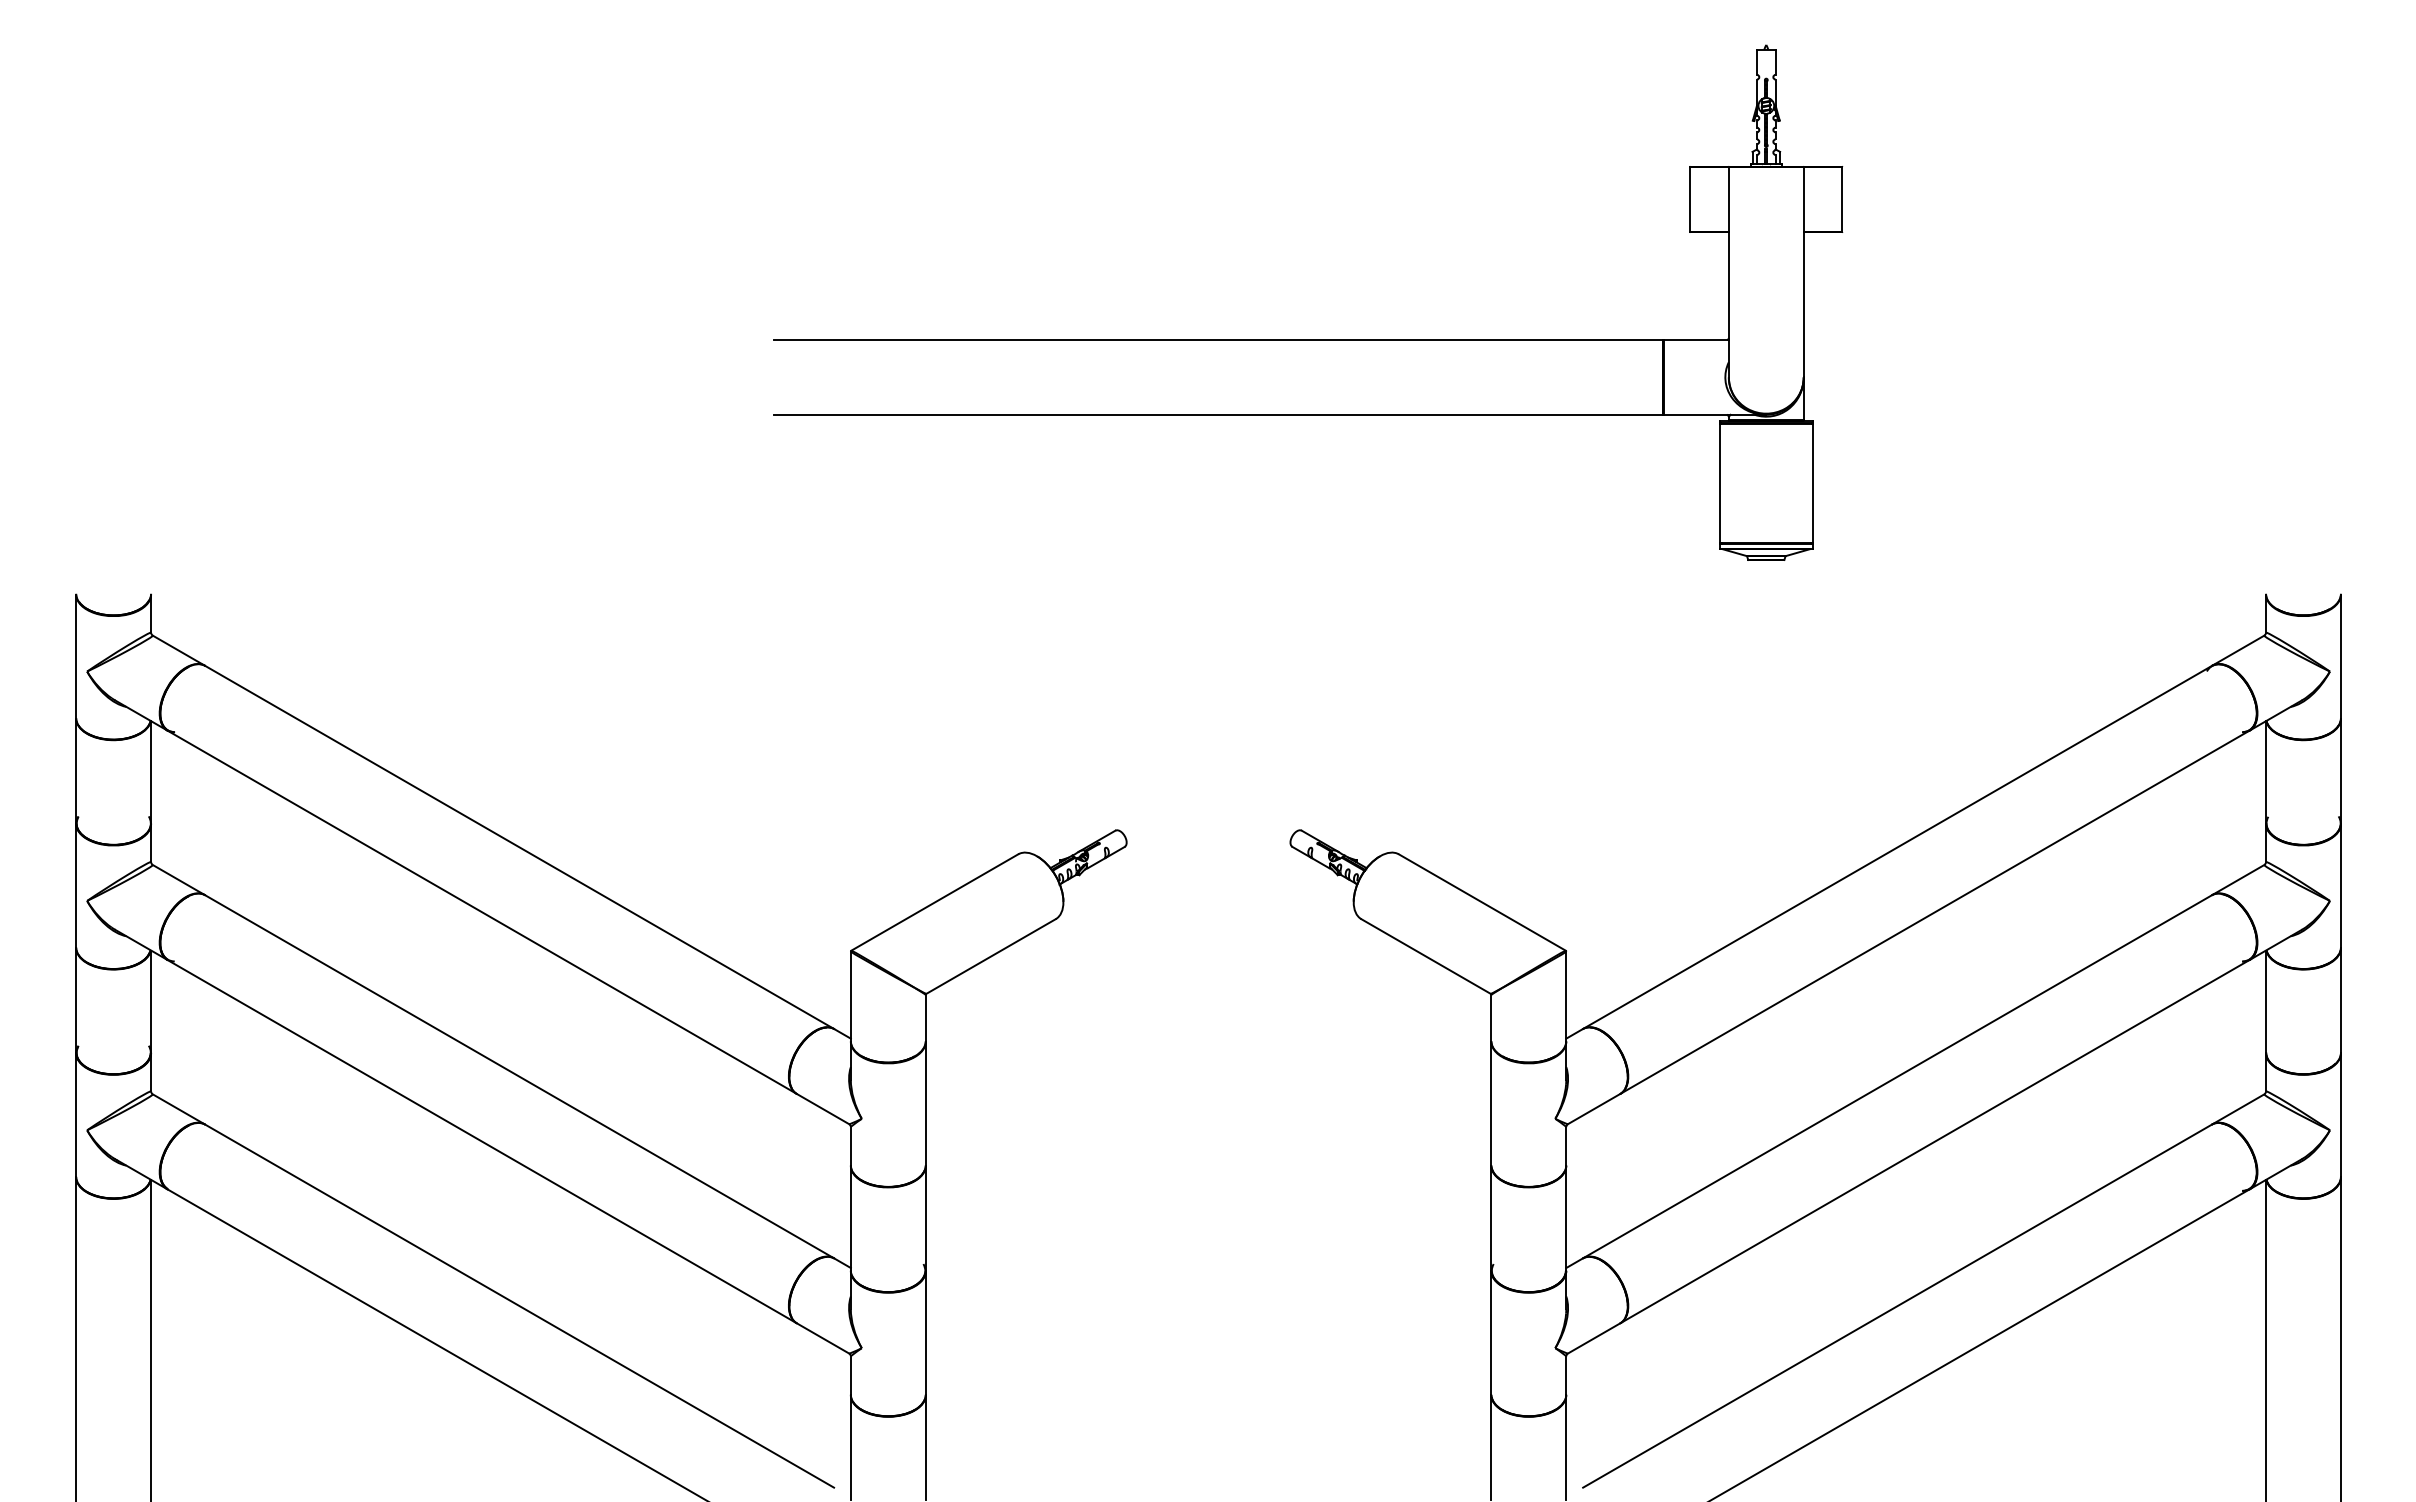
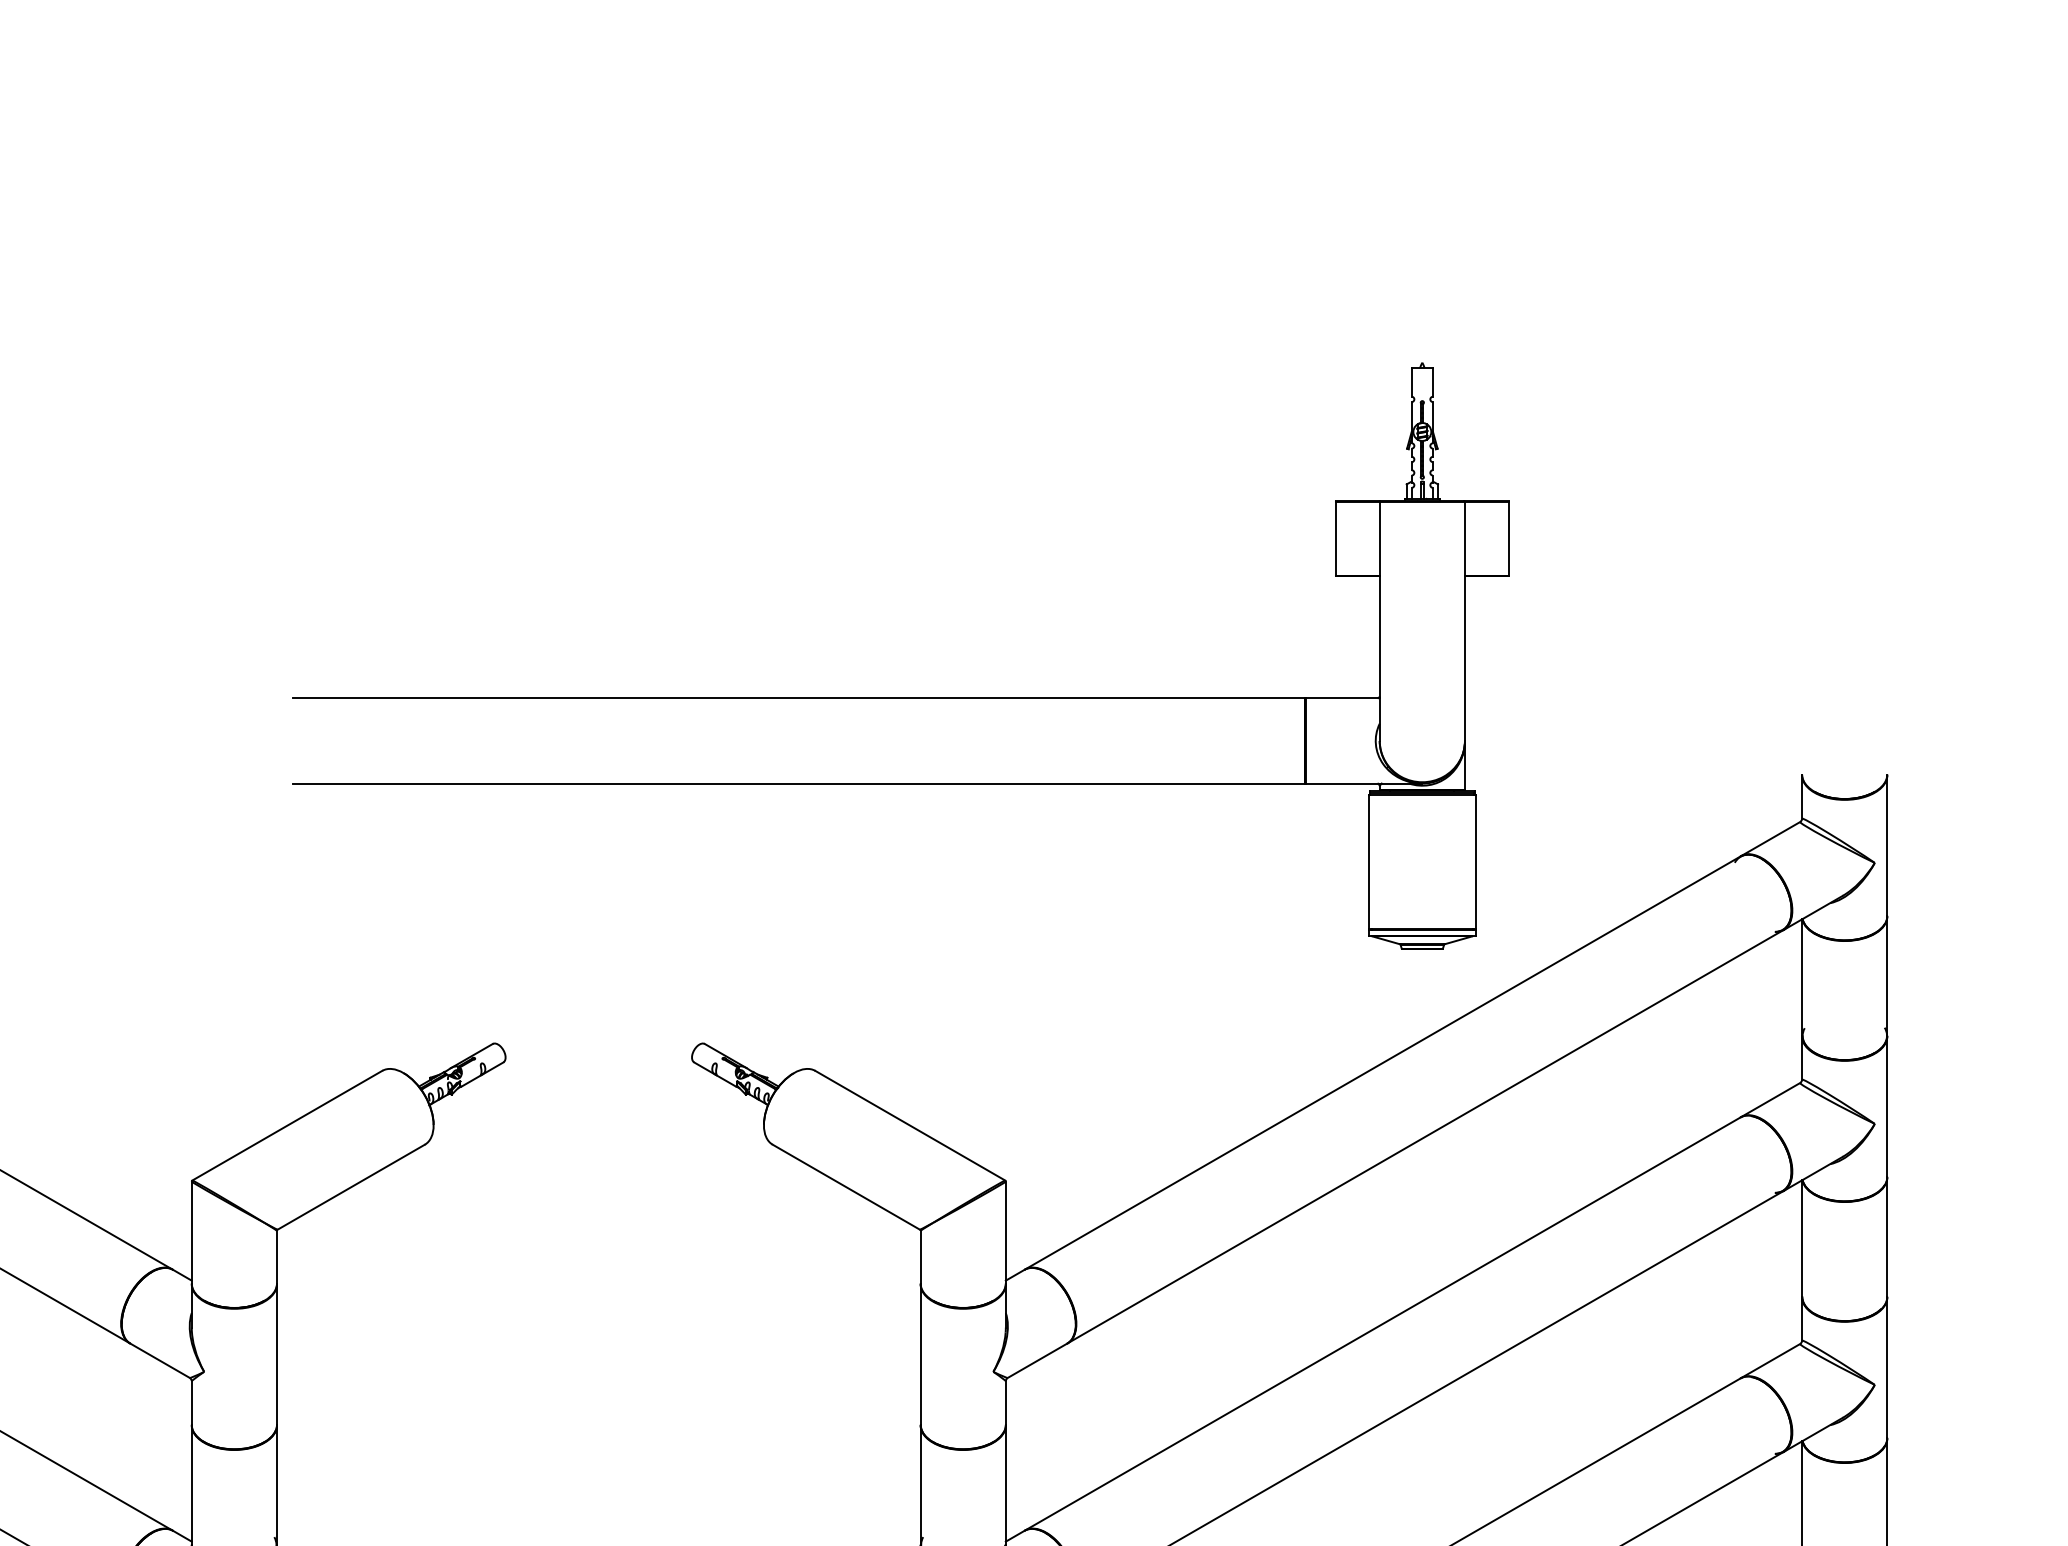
part: (1308, 339) -> (901, 697), moved

